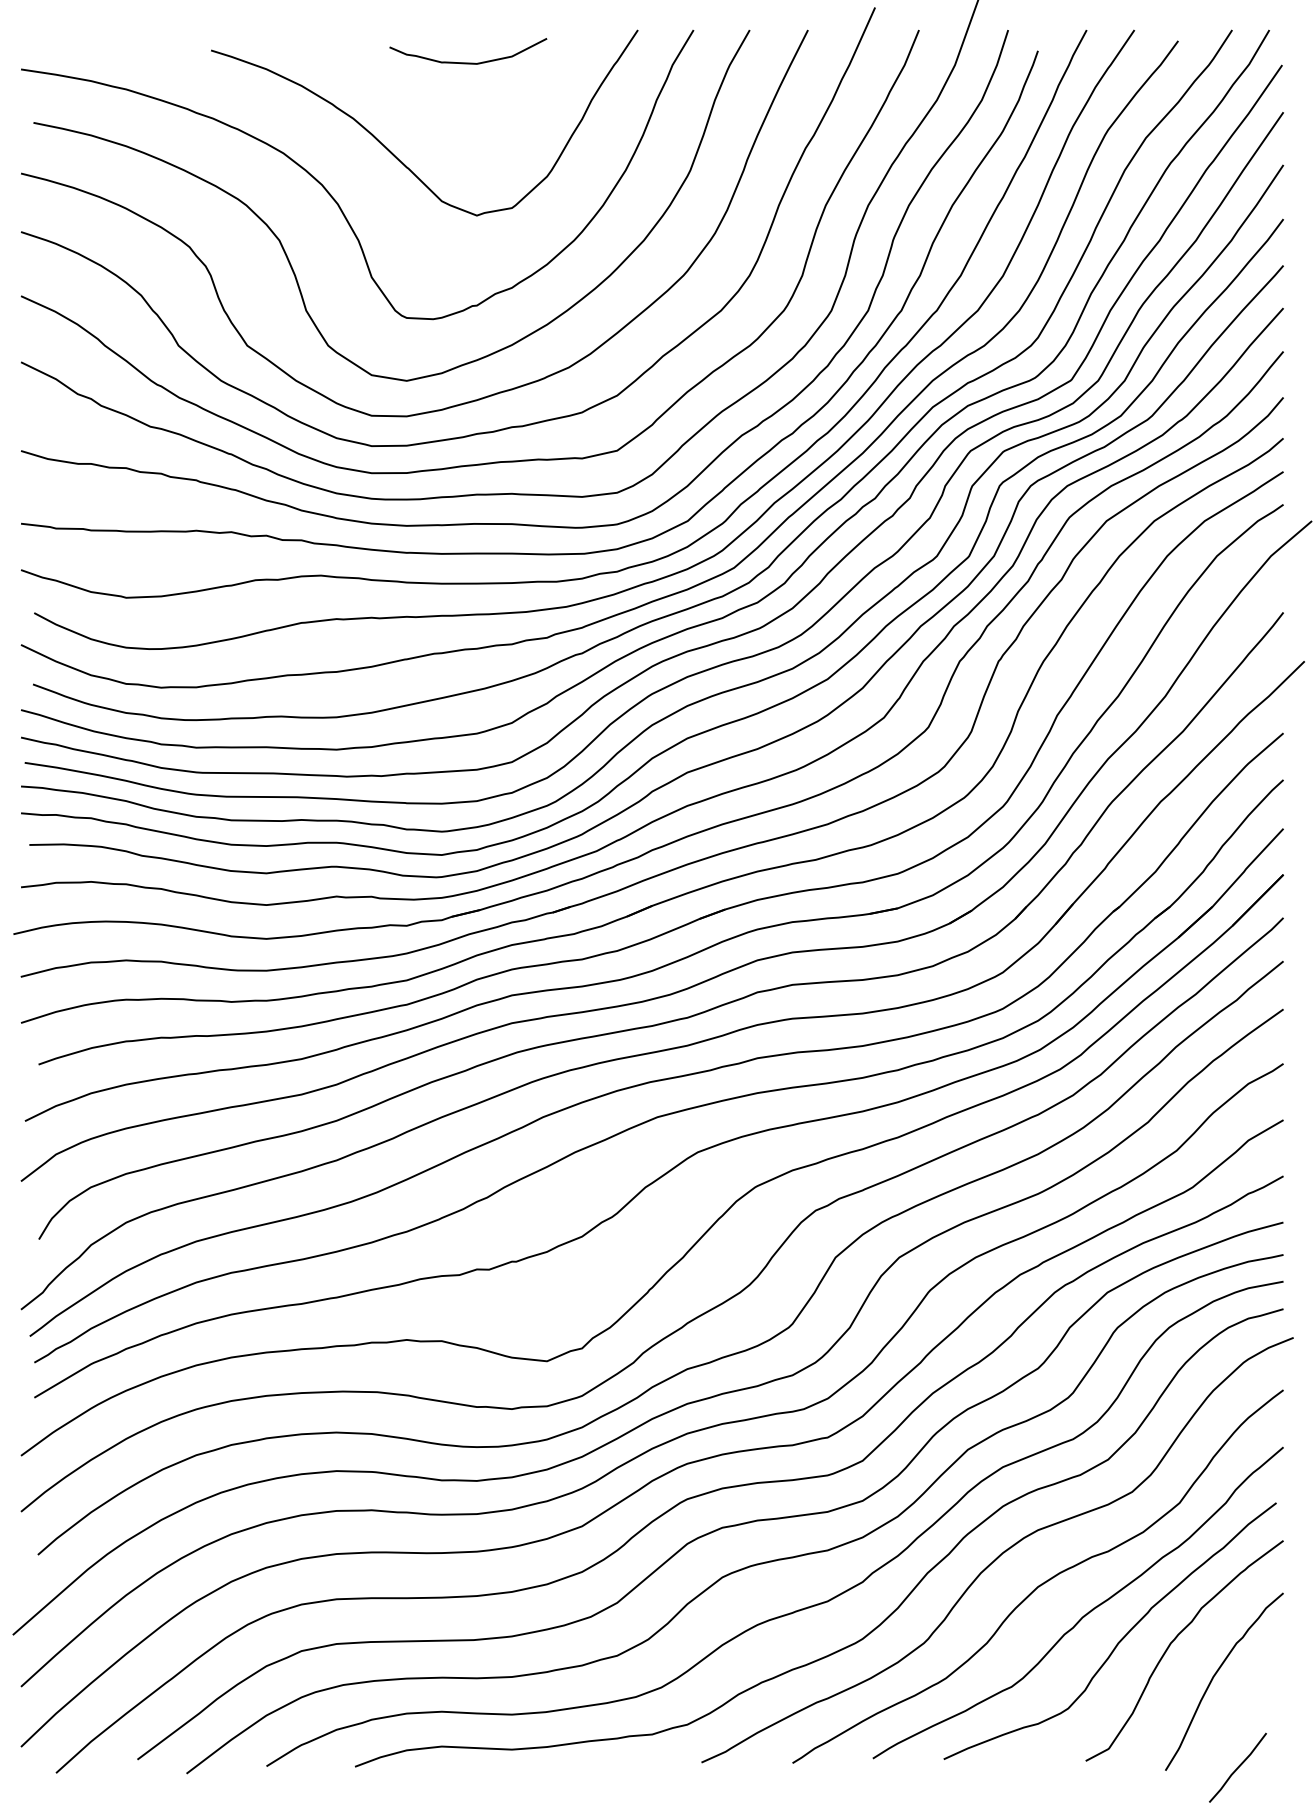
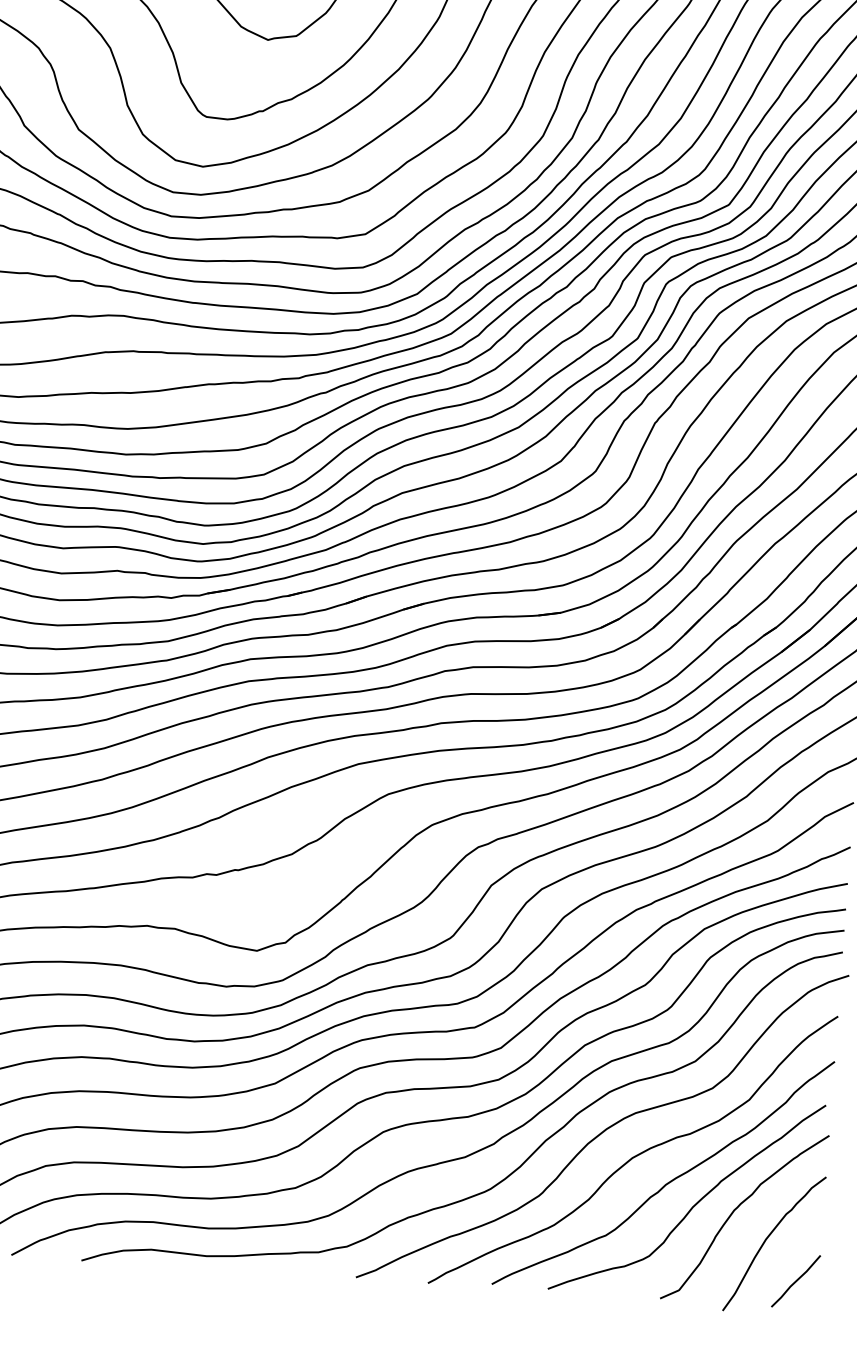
line: (1237, 1767) -> (795, 1281), moved

